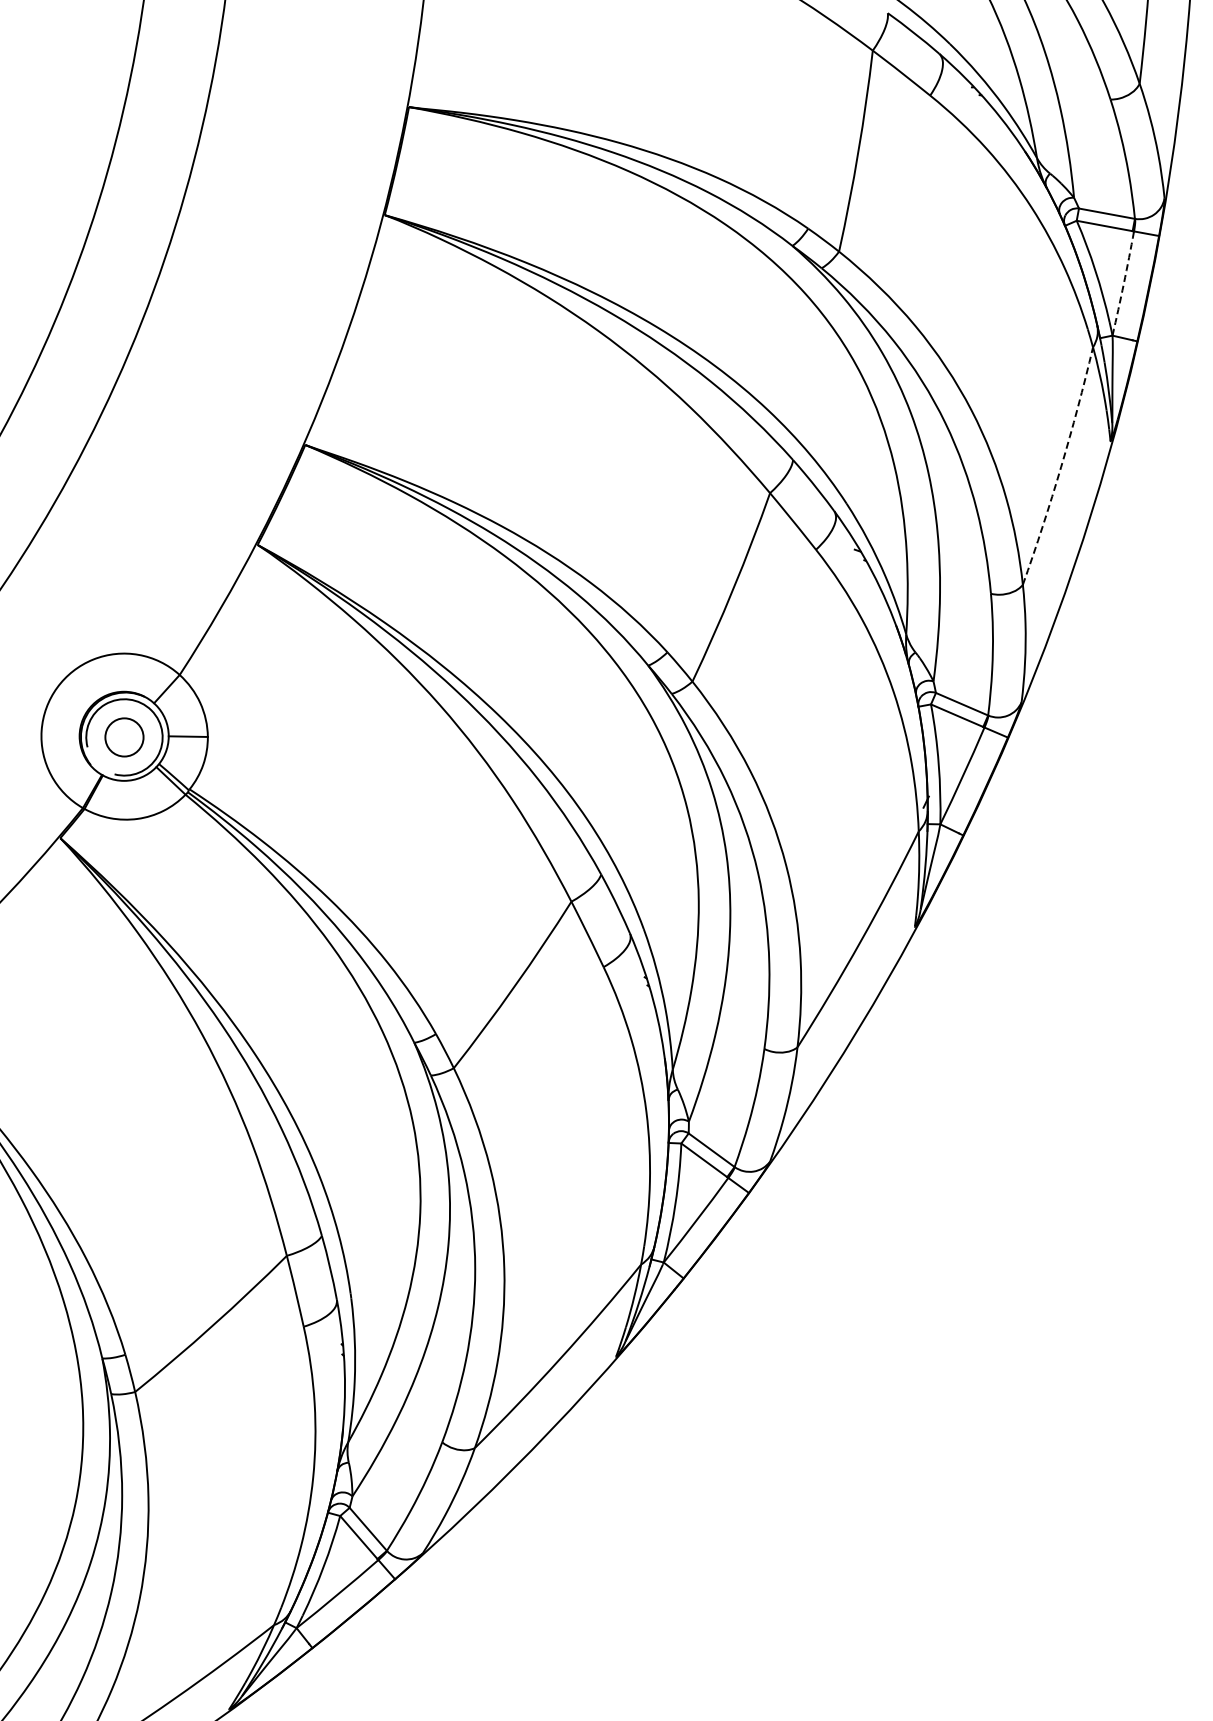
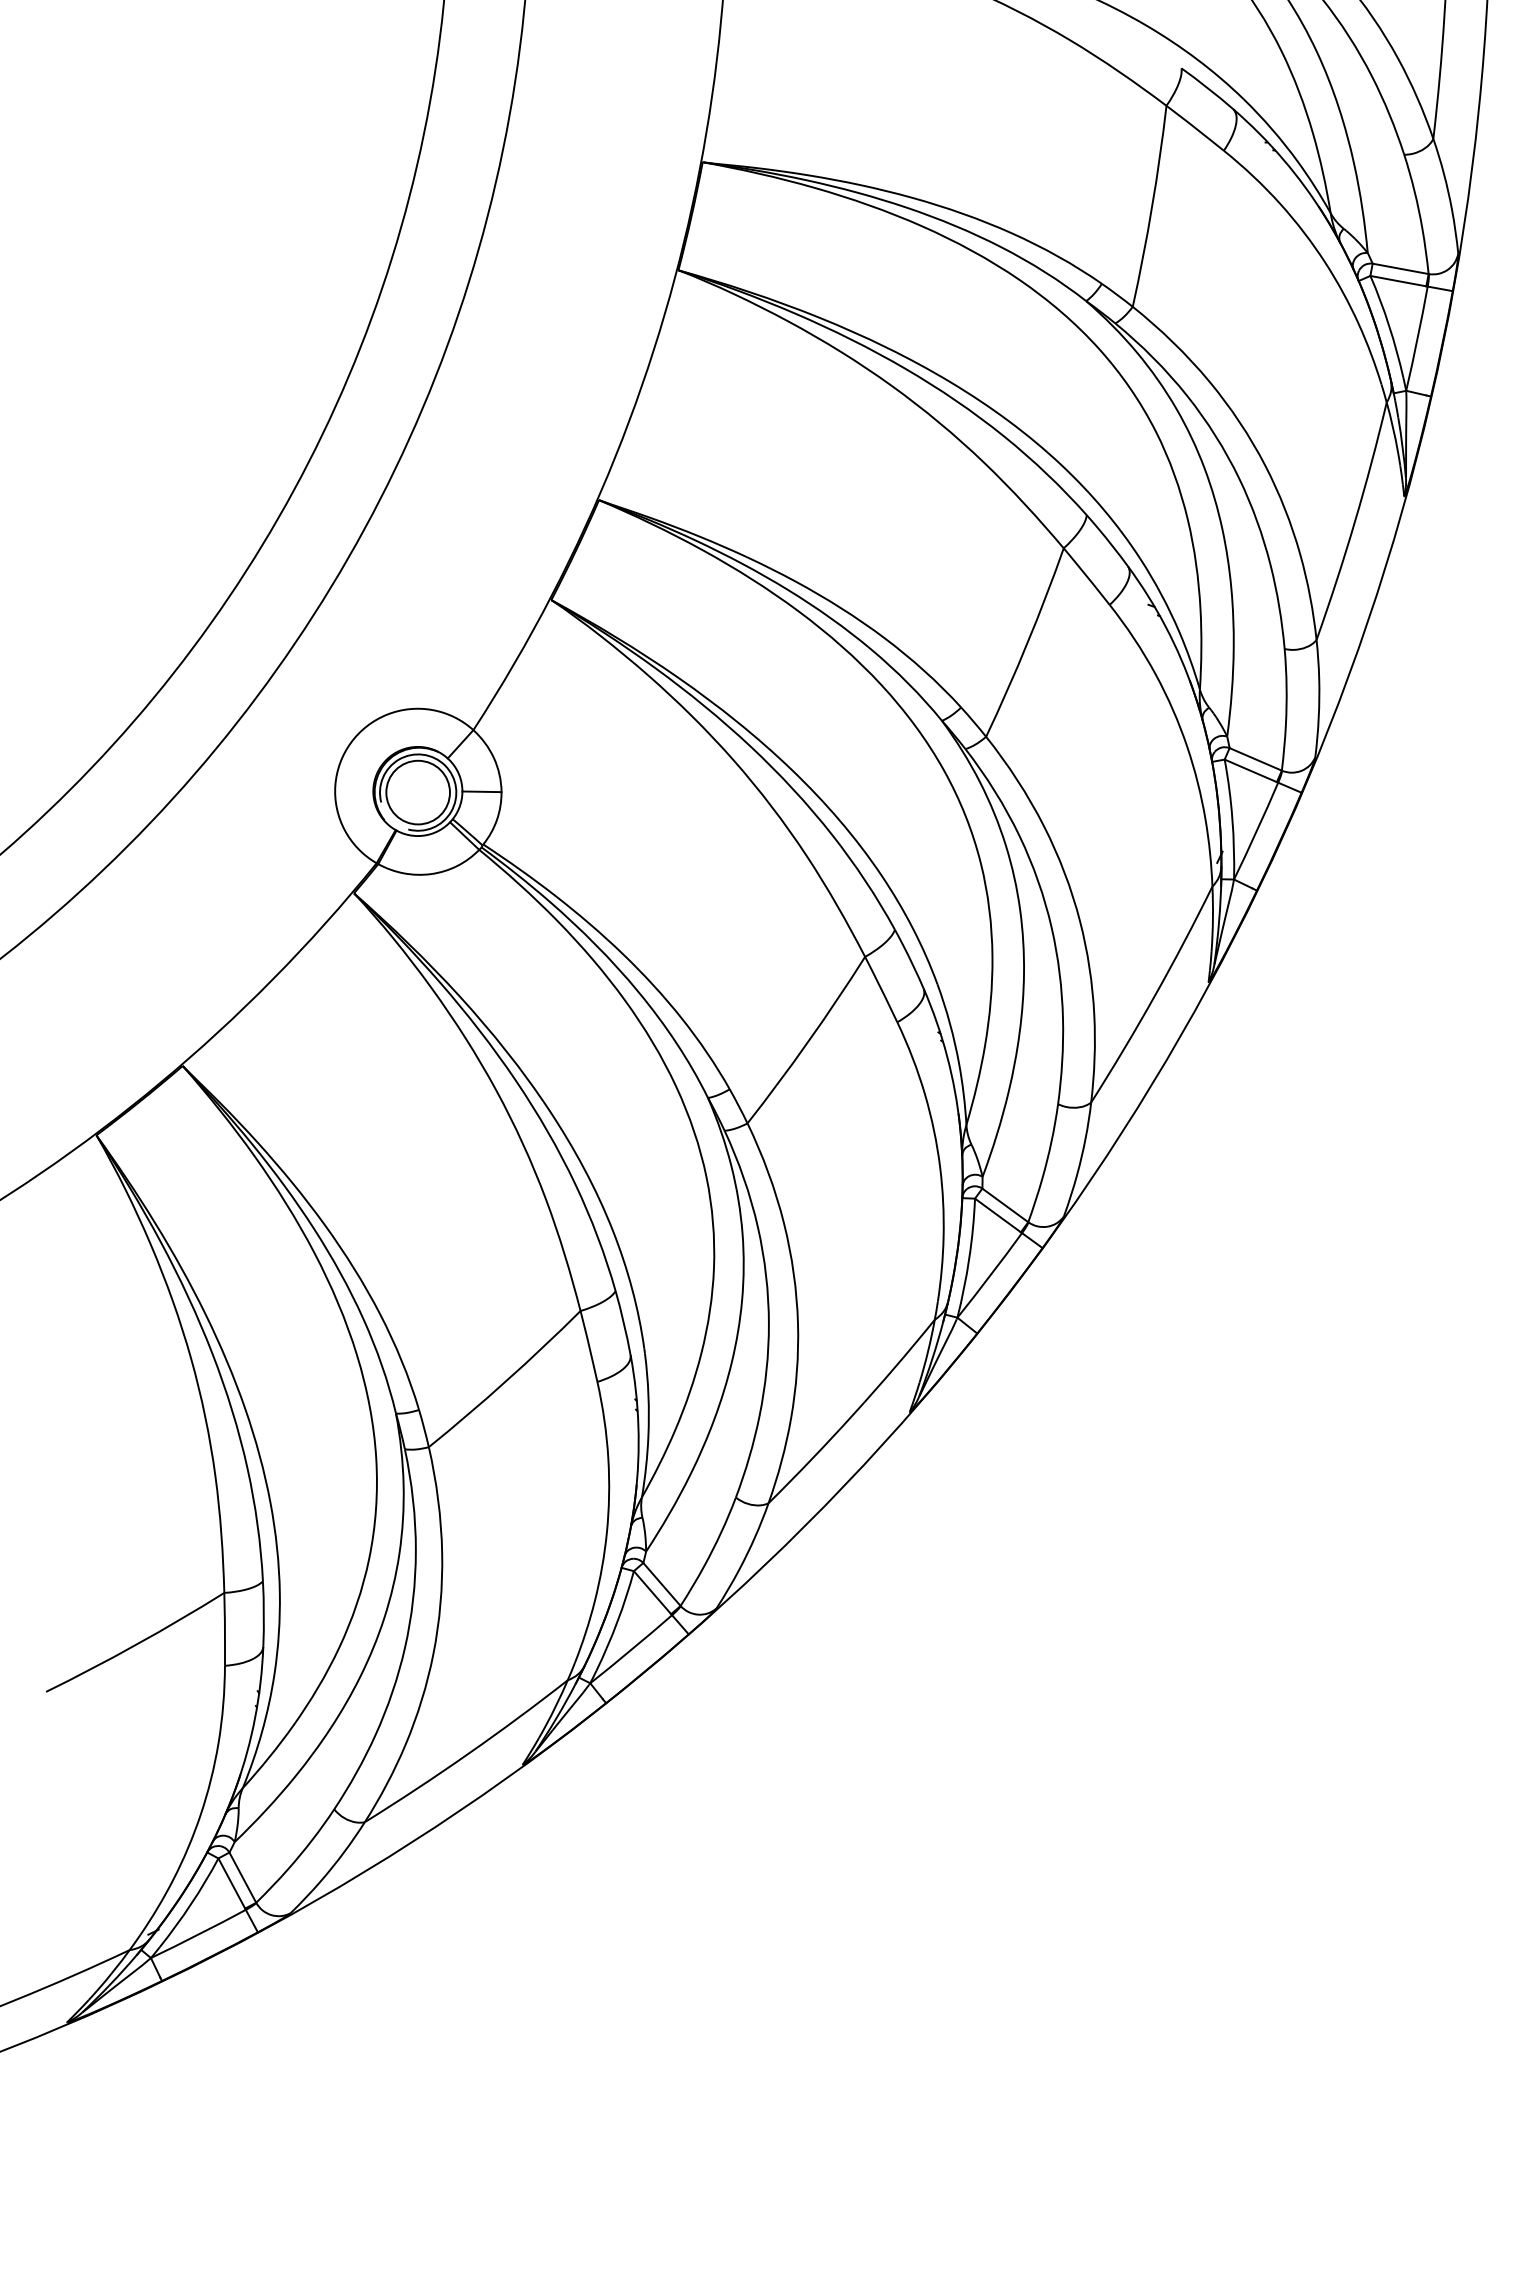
arc: (1123, 283) -> (1417, 338), dashed -> solid
arc: (1060, 467) -> (1354, 522), dashed -> solid
circle: (123, 737) -> (417, 792), size x1.67

